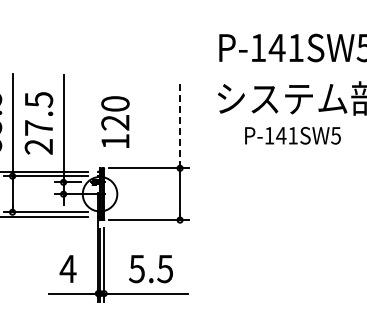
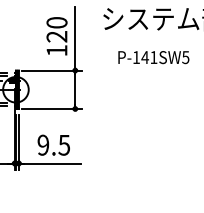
text: (115, 121) -> (57, 35), moved
line: (180, 125) -> (75, 38), dashed -> solid
text: (292, 135) -> (153, 57), moved
text: (136, 268) -> (42, 144), 5.5 -> 9.5

